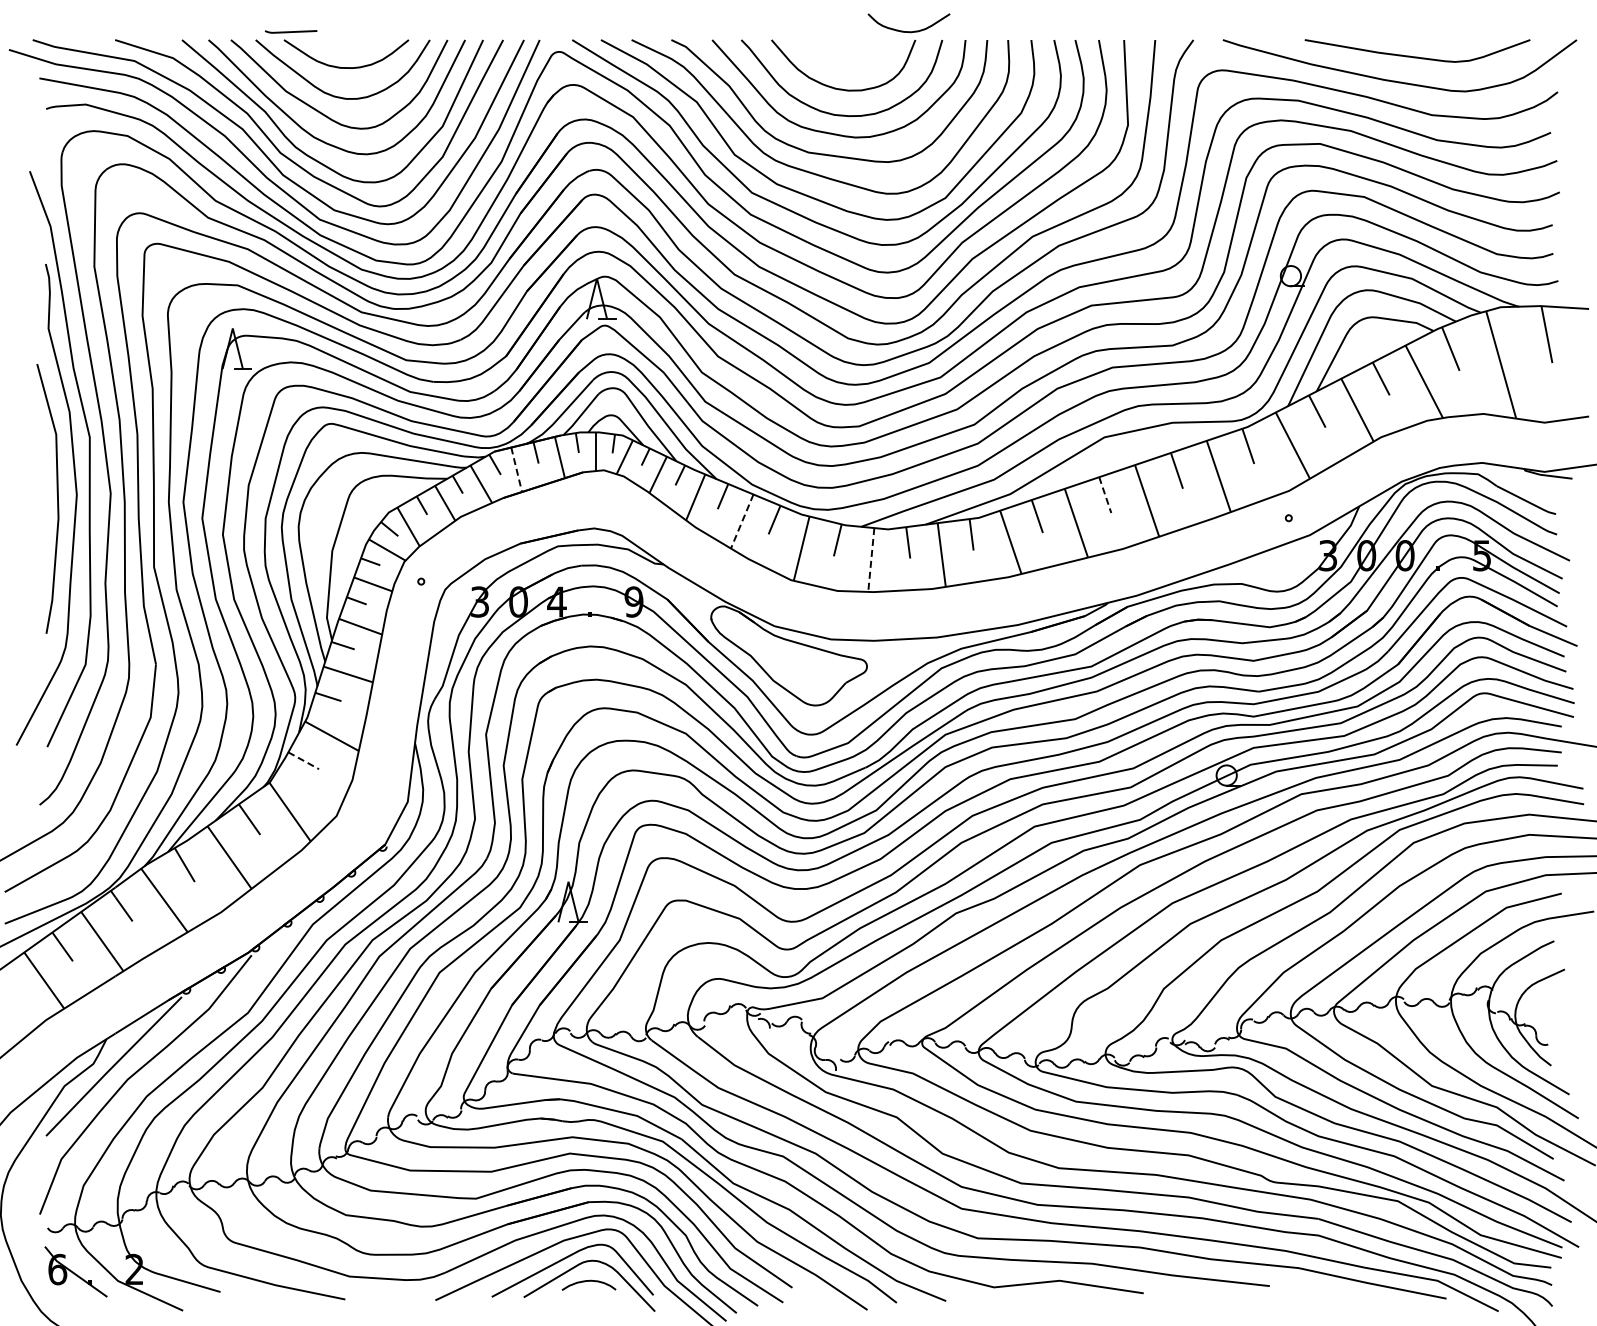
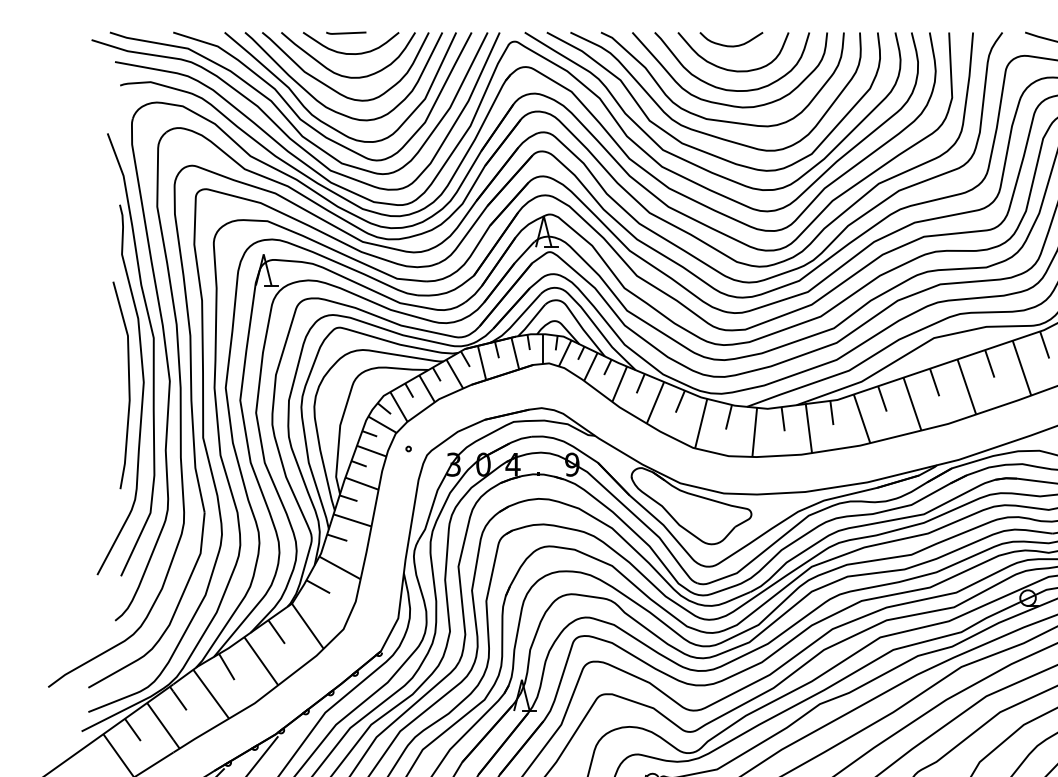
curve: (290, 31) -> (345, 32), moved
curve: (908, 31) -> (731, 45), moved
line: (516, 469) -> (481, 362), dashed -> solid
line: (1105, 495) -> (934, 382), dashed -> solid
line: (742, 521) -> (655, 402), dashed -> solid
line: (871, 560) -> (754, 432), dashed -> solid
line: (303, 760) -> (318, 586), dashed -> solid

